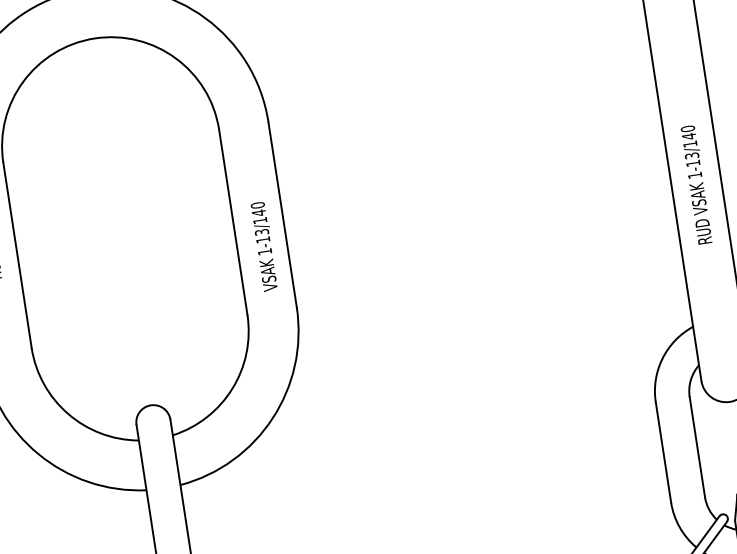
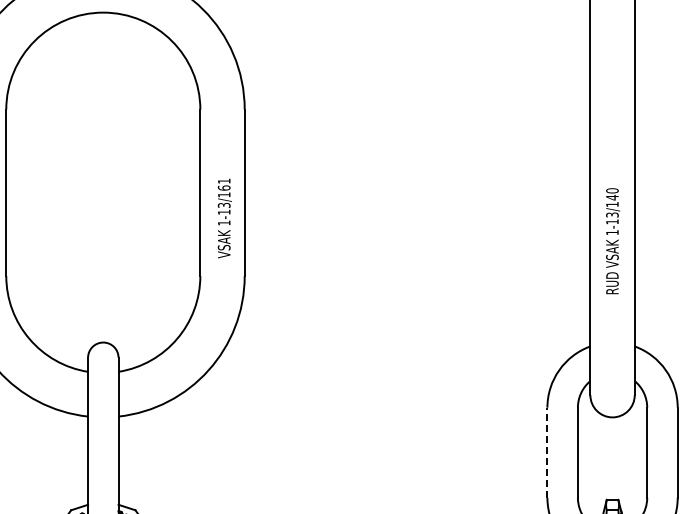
text: (697, 185) -> (613, 241), moved
text: (257, 209) -> (223, 184), 1-13/140 -> 1-13/161
line: (663, 452) -> (547, 452), solid -> dashed

